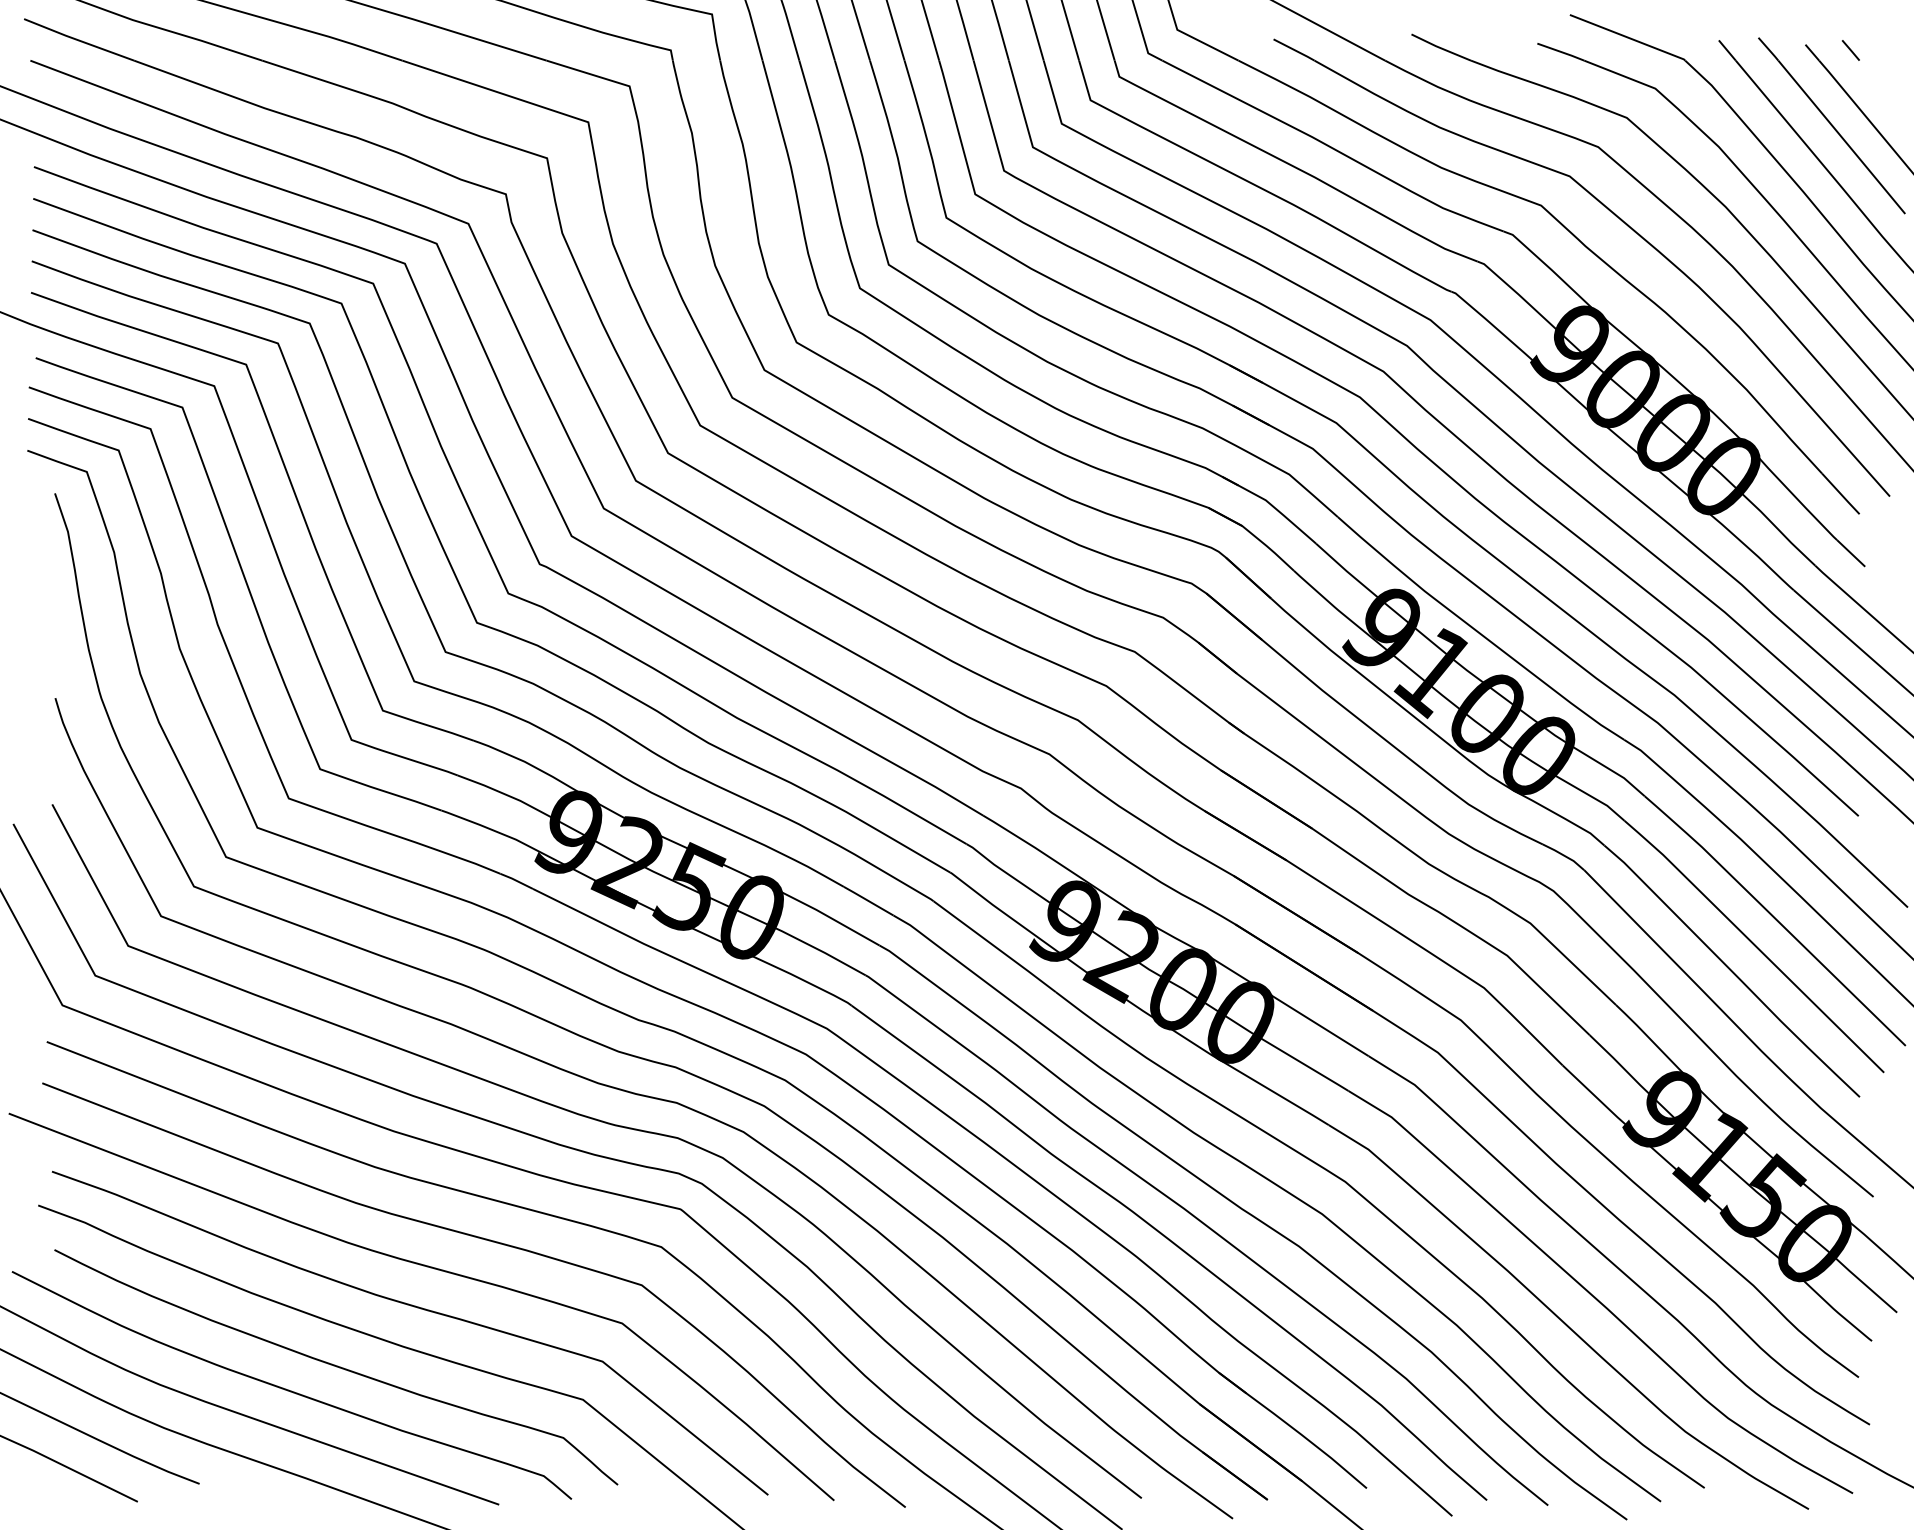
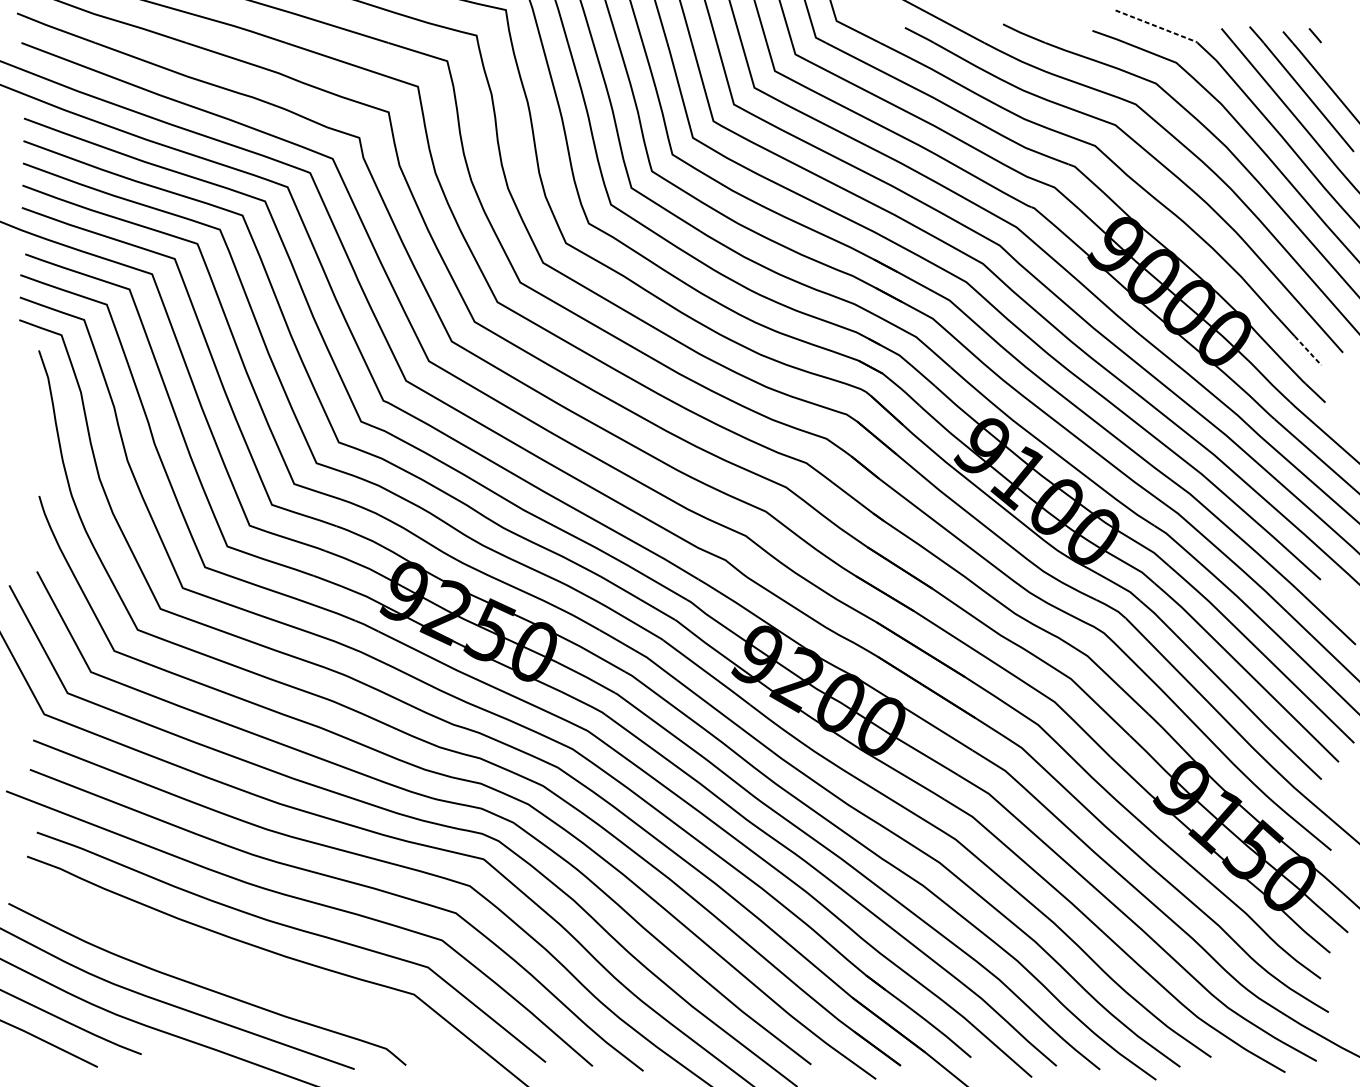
line: (1628, 37) -> (1157, 26), solid -> dashed
line: (1841, 494) -> (1308, 351), solid -> dashed
curve: (336, 1367) -> (239, 971), removed

